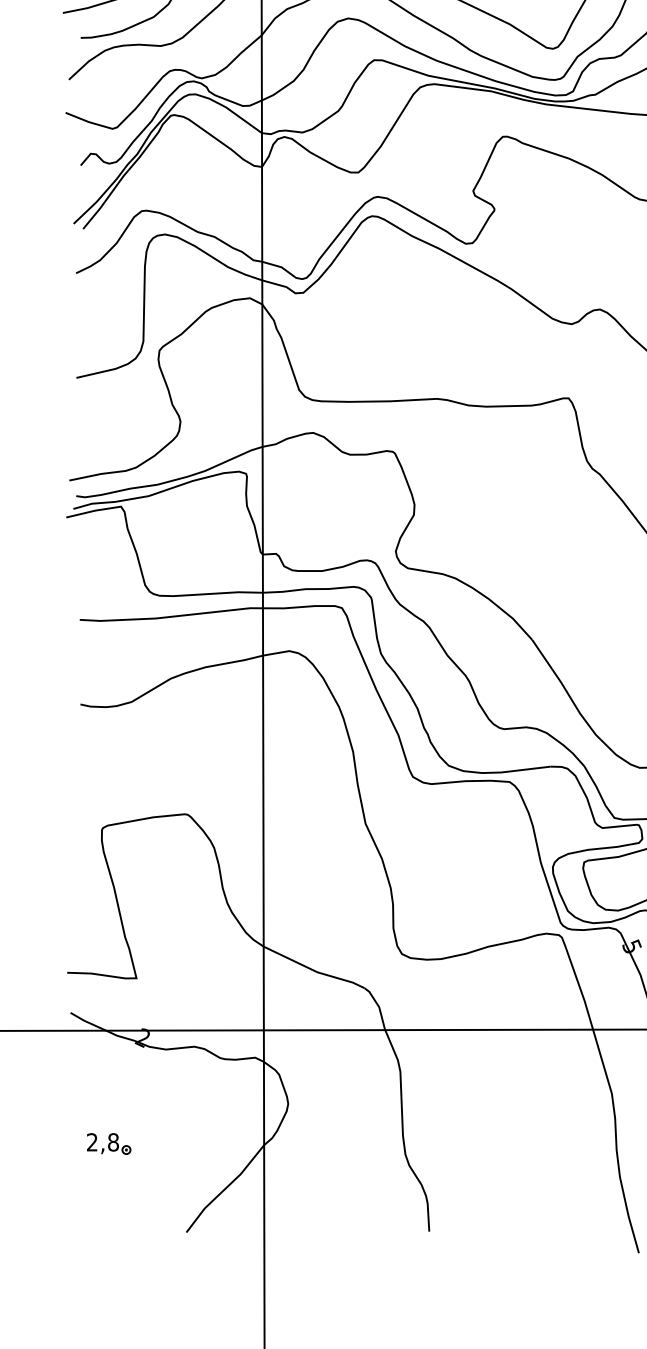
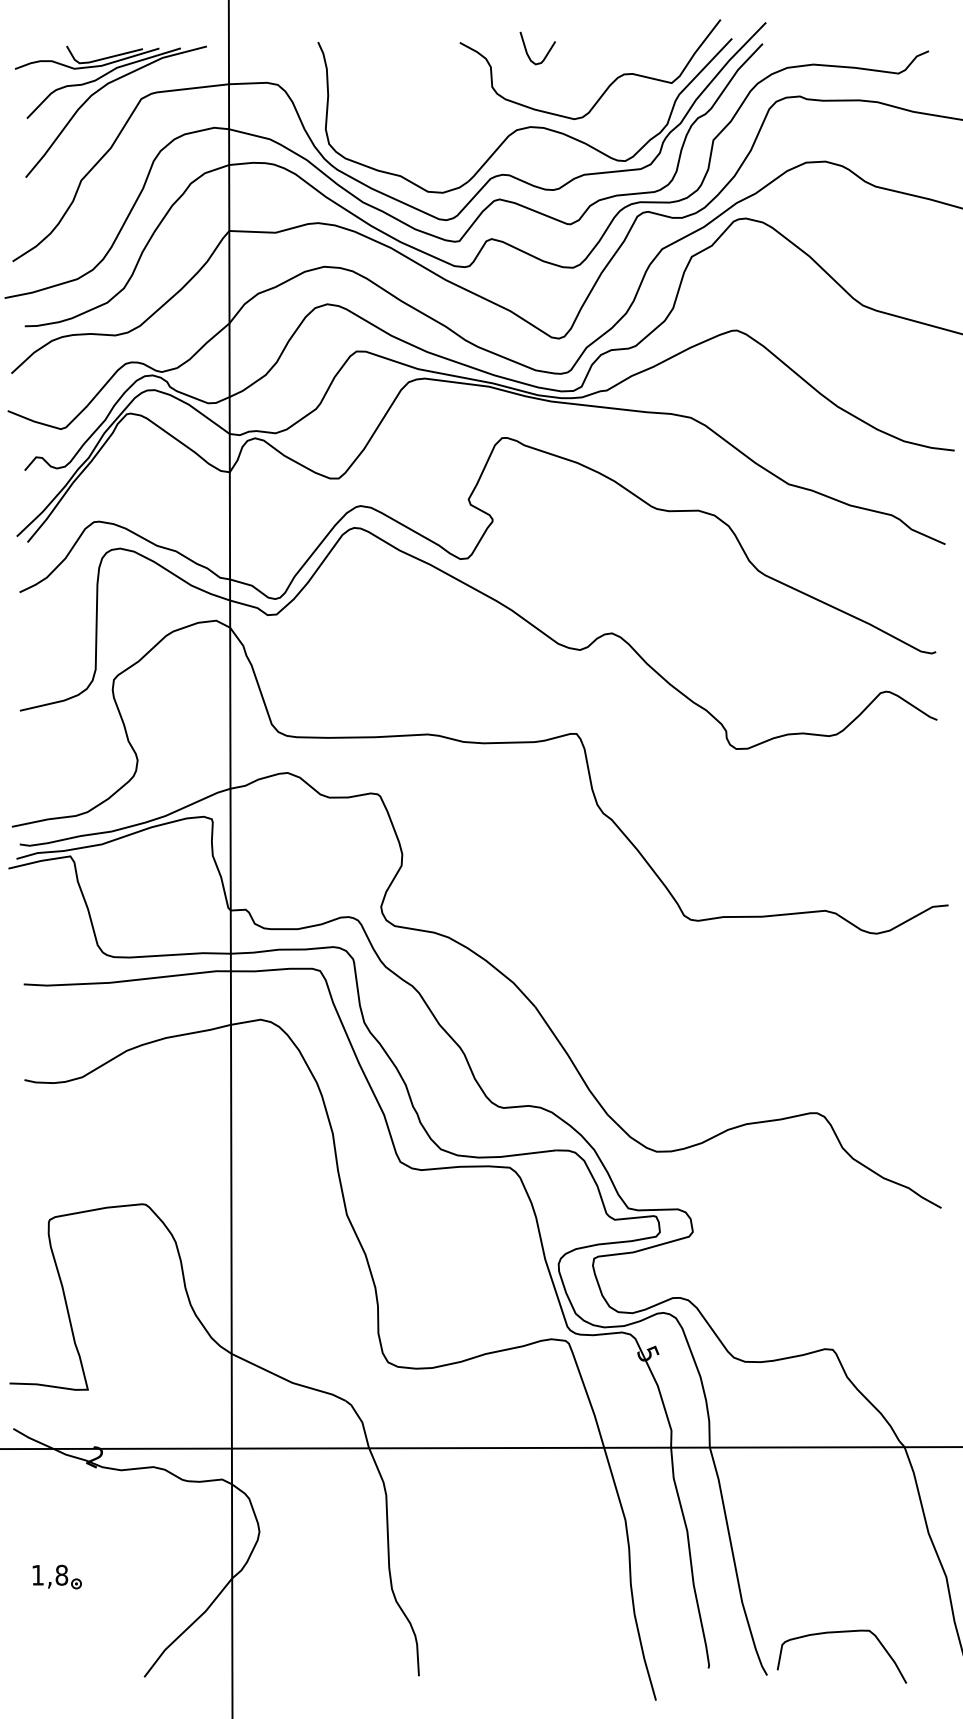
text: (91, 1141) -> (37, 1574), 2,8 -> 1,8

